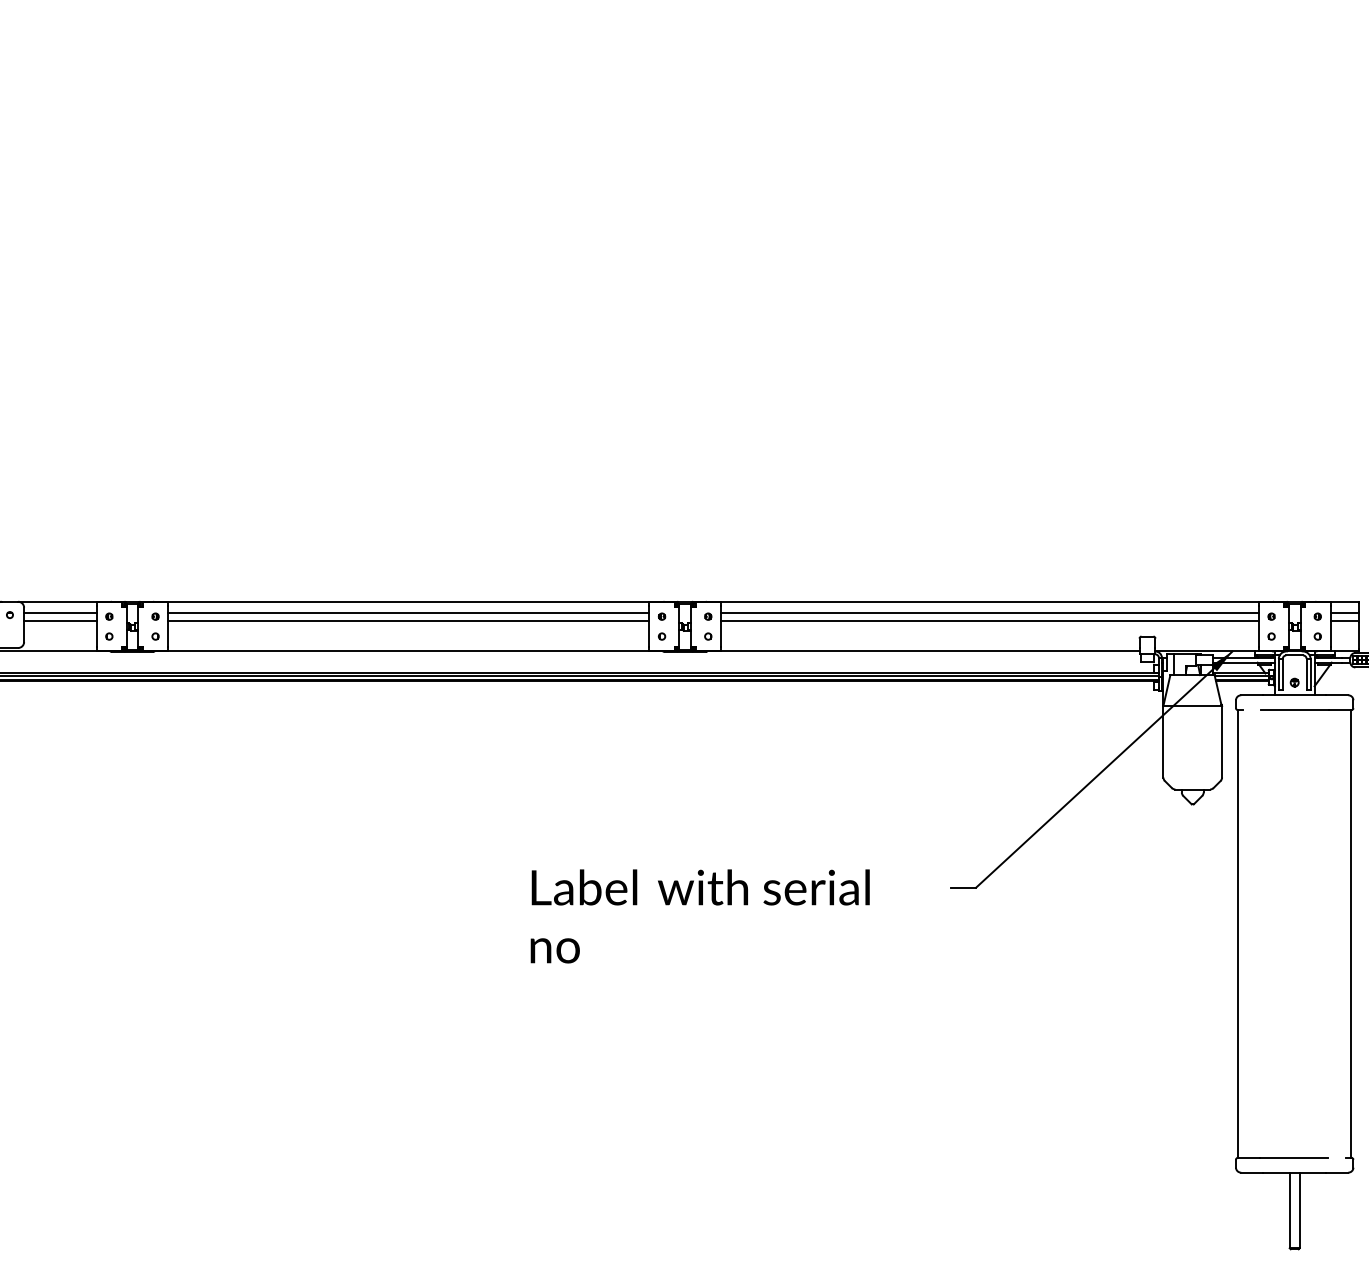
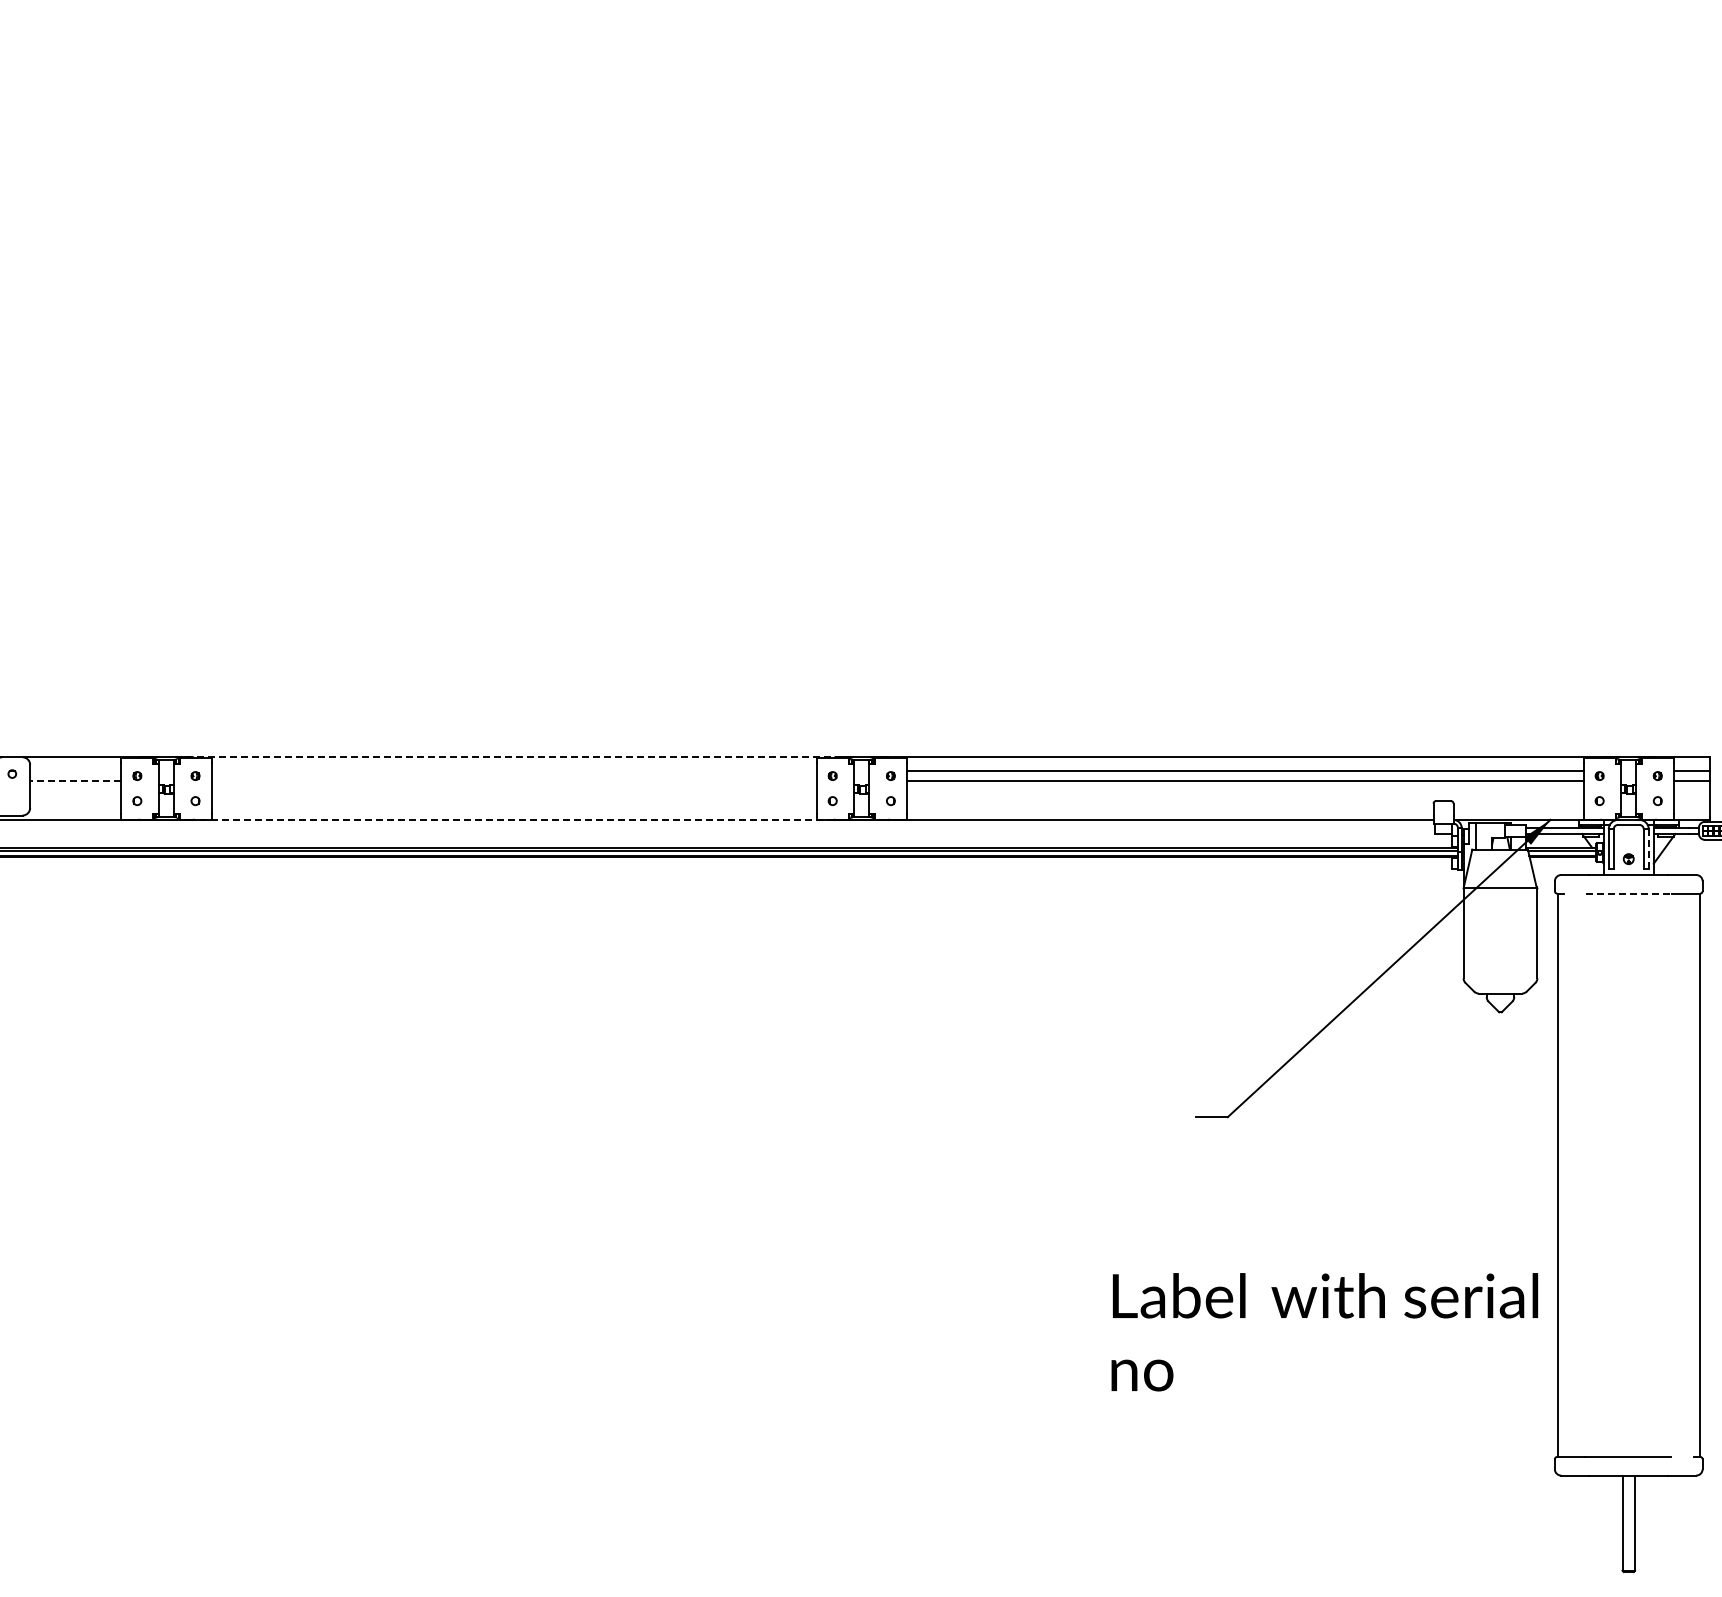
line: (409, 601) -> (514, 757), solid -> dashed
line: (60, 612) -> (75, 770), removed
line: (408, 612) -> (513, 770), removed
line: (60, 620) -> (75, 781), solid -> dashed
line: (408, 620) -> (513, 781), removed
line: (408, 651) -> (513, 819), solid -> dashed
line: (1310, 674) -> (1648, 848), solid -> dashed
line: (1294, 710) -> (1628, 893), solid -> dashed
text: (699, 916) -> (1324, 1332), moved

